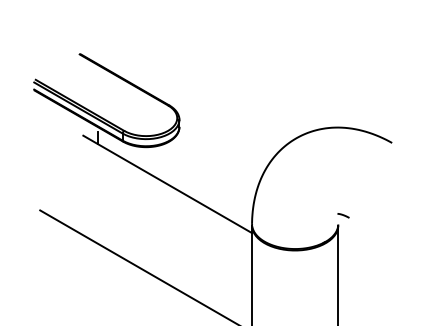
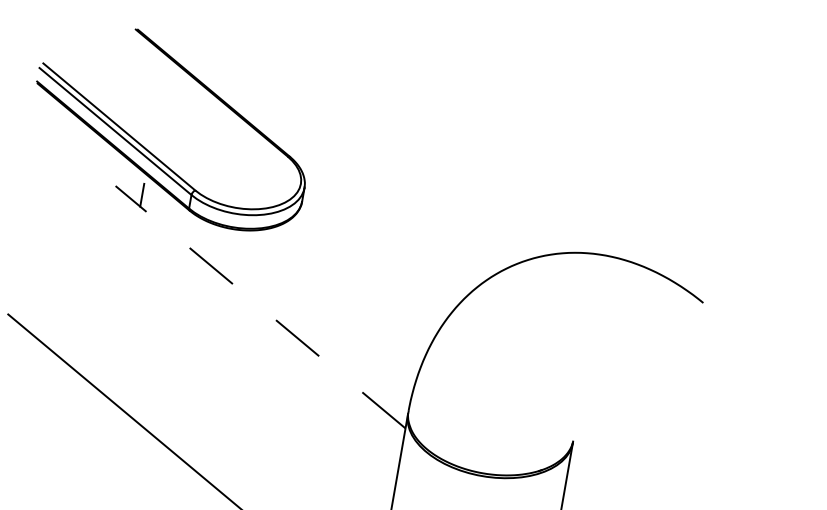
line: (167, 184) -> (260, 307), solid -> dashed
curve: (343, 215) -> (586, 425), removed

